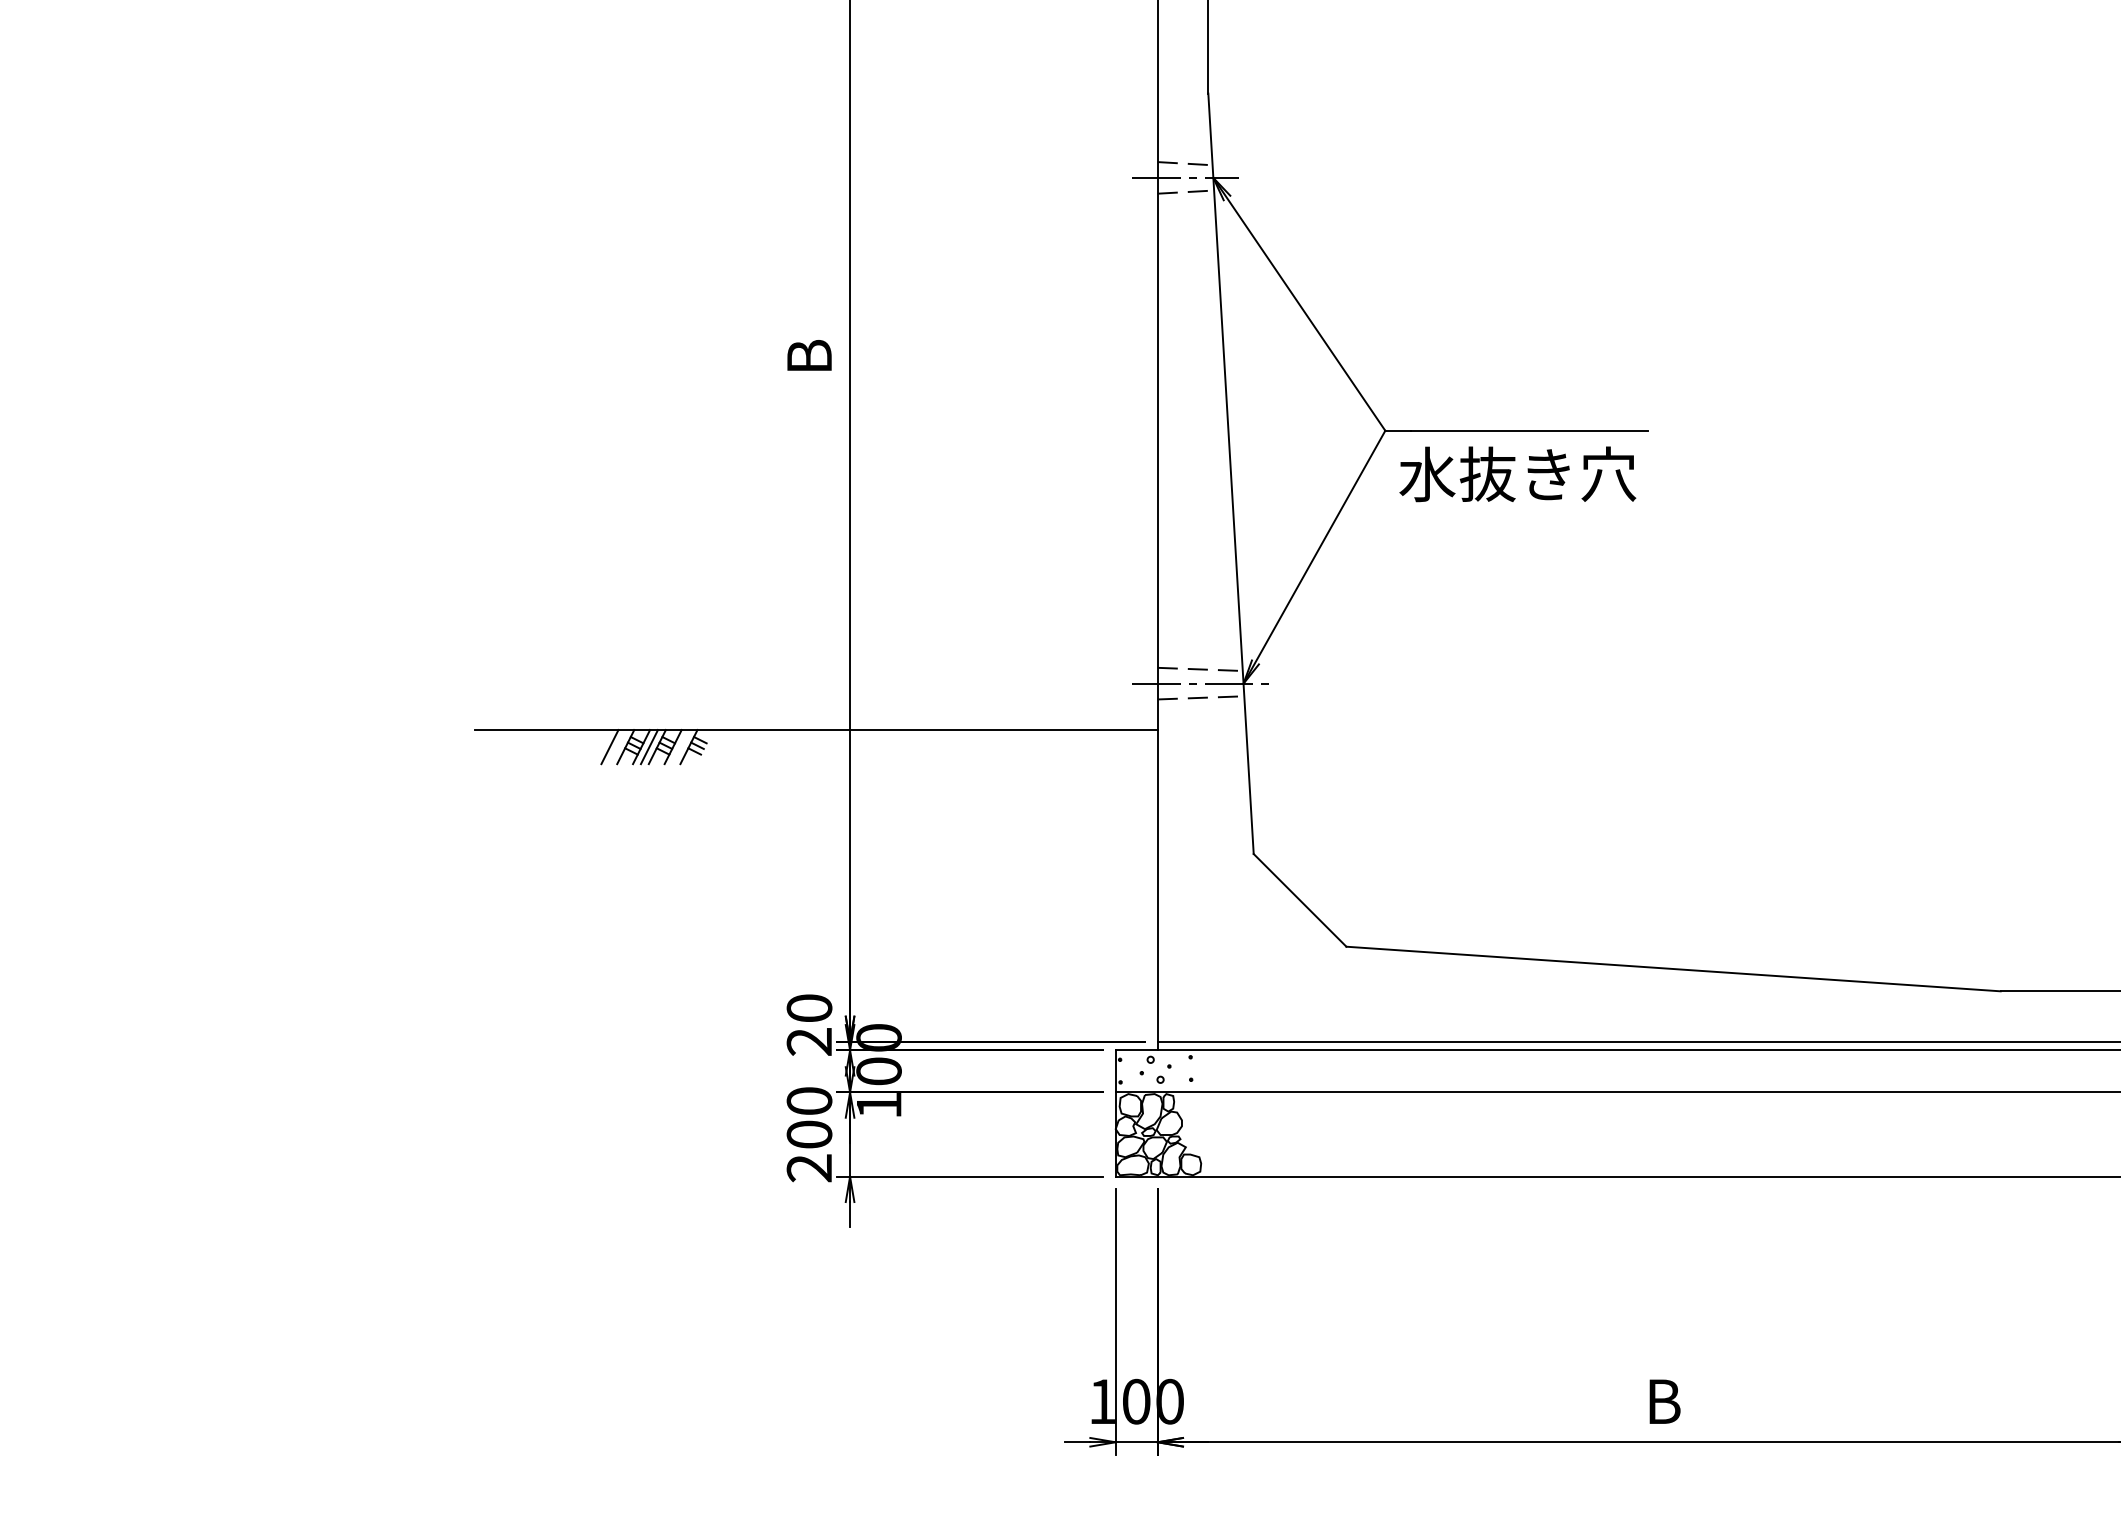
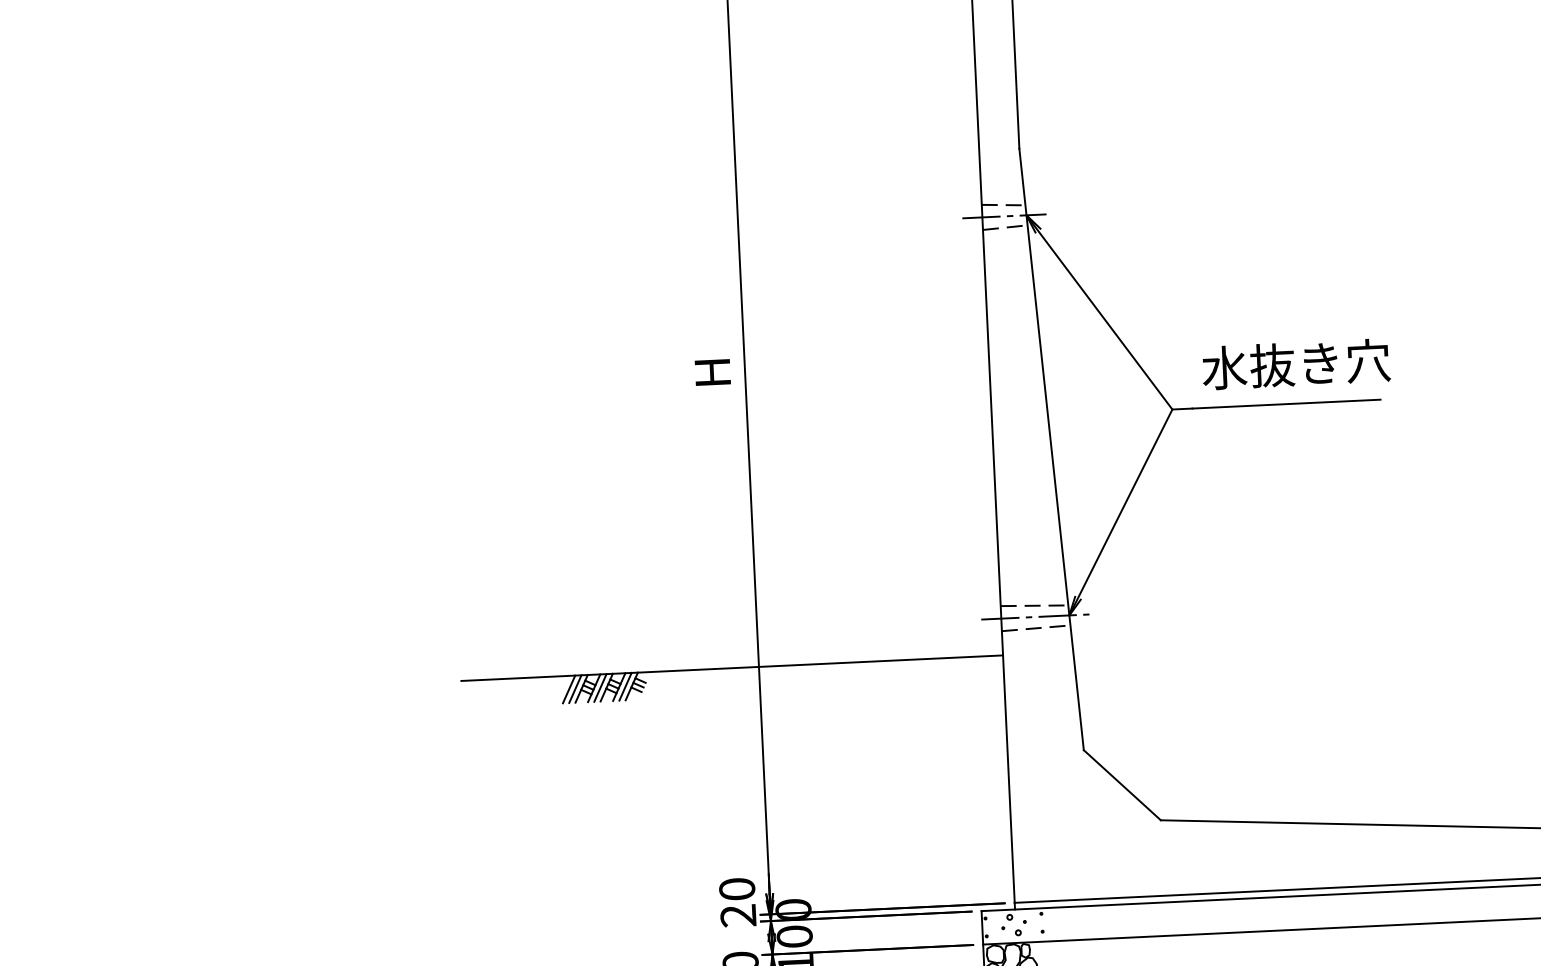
text: (809, 356) -> (712, 372), B -> H
text: (1517, 474) -> (1296, 364), moved
line: (617, 747) -> (575, 689), added
line: (680, 747) -> (625, 687), added

